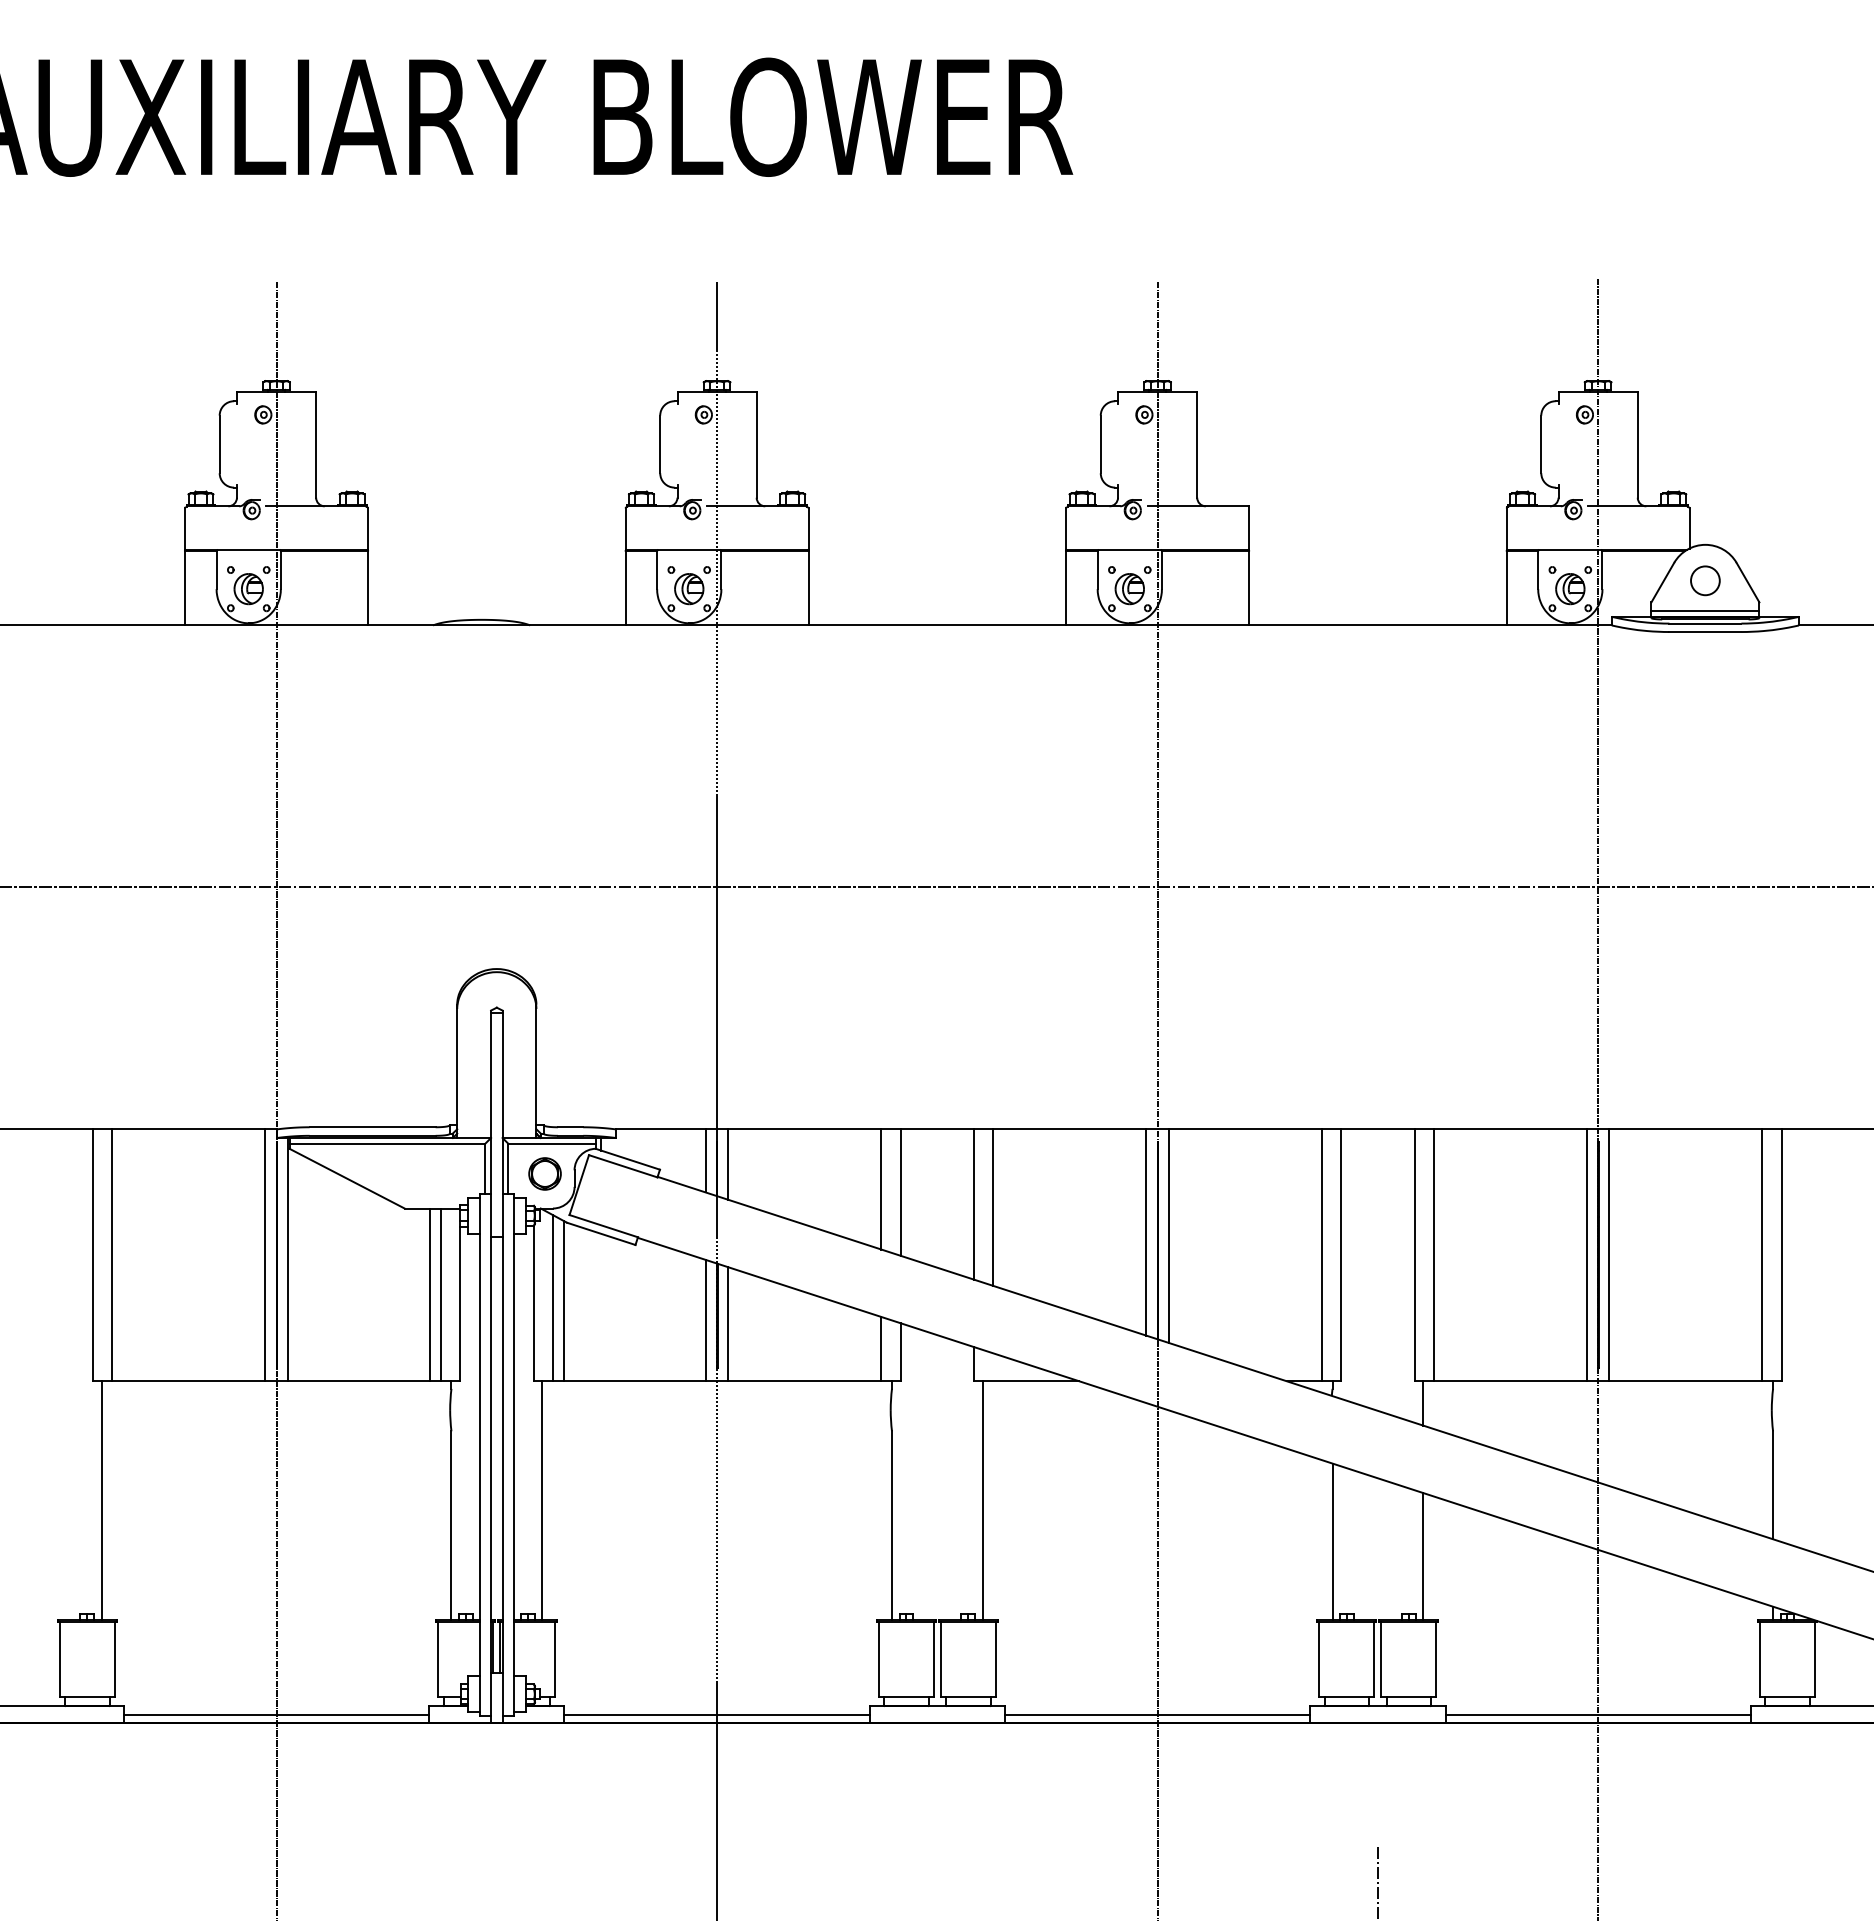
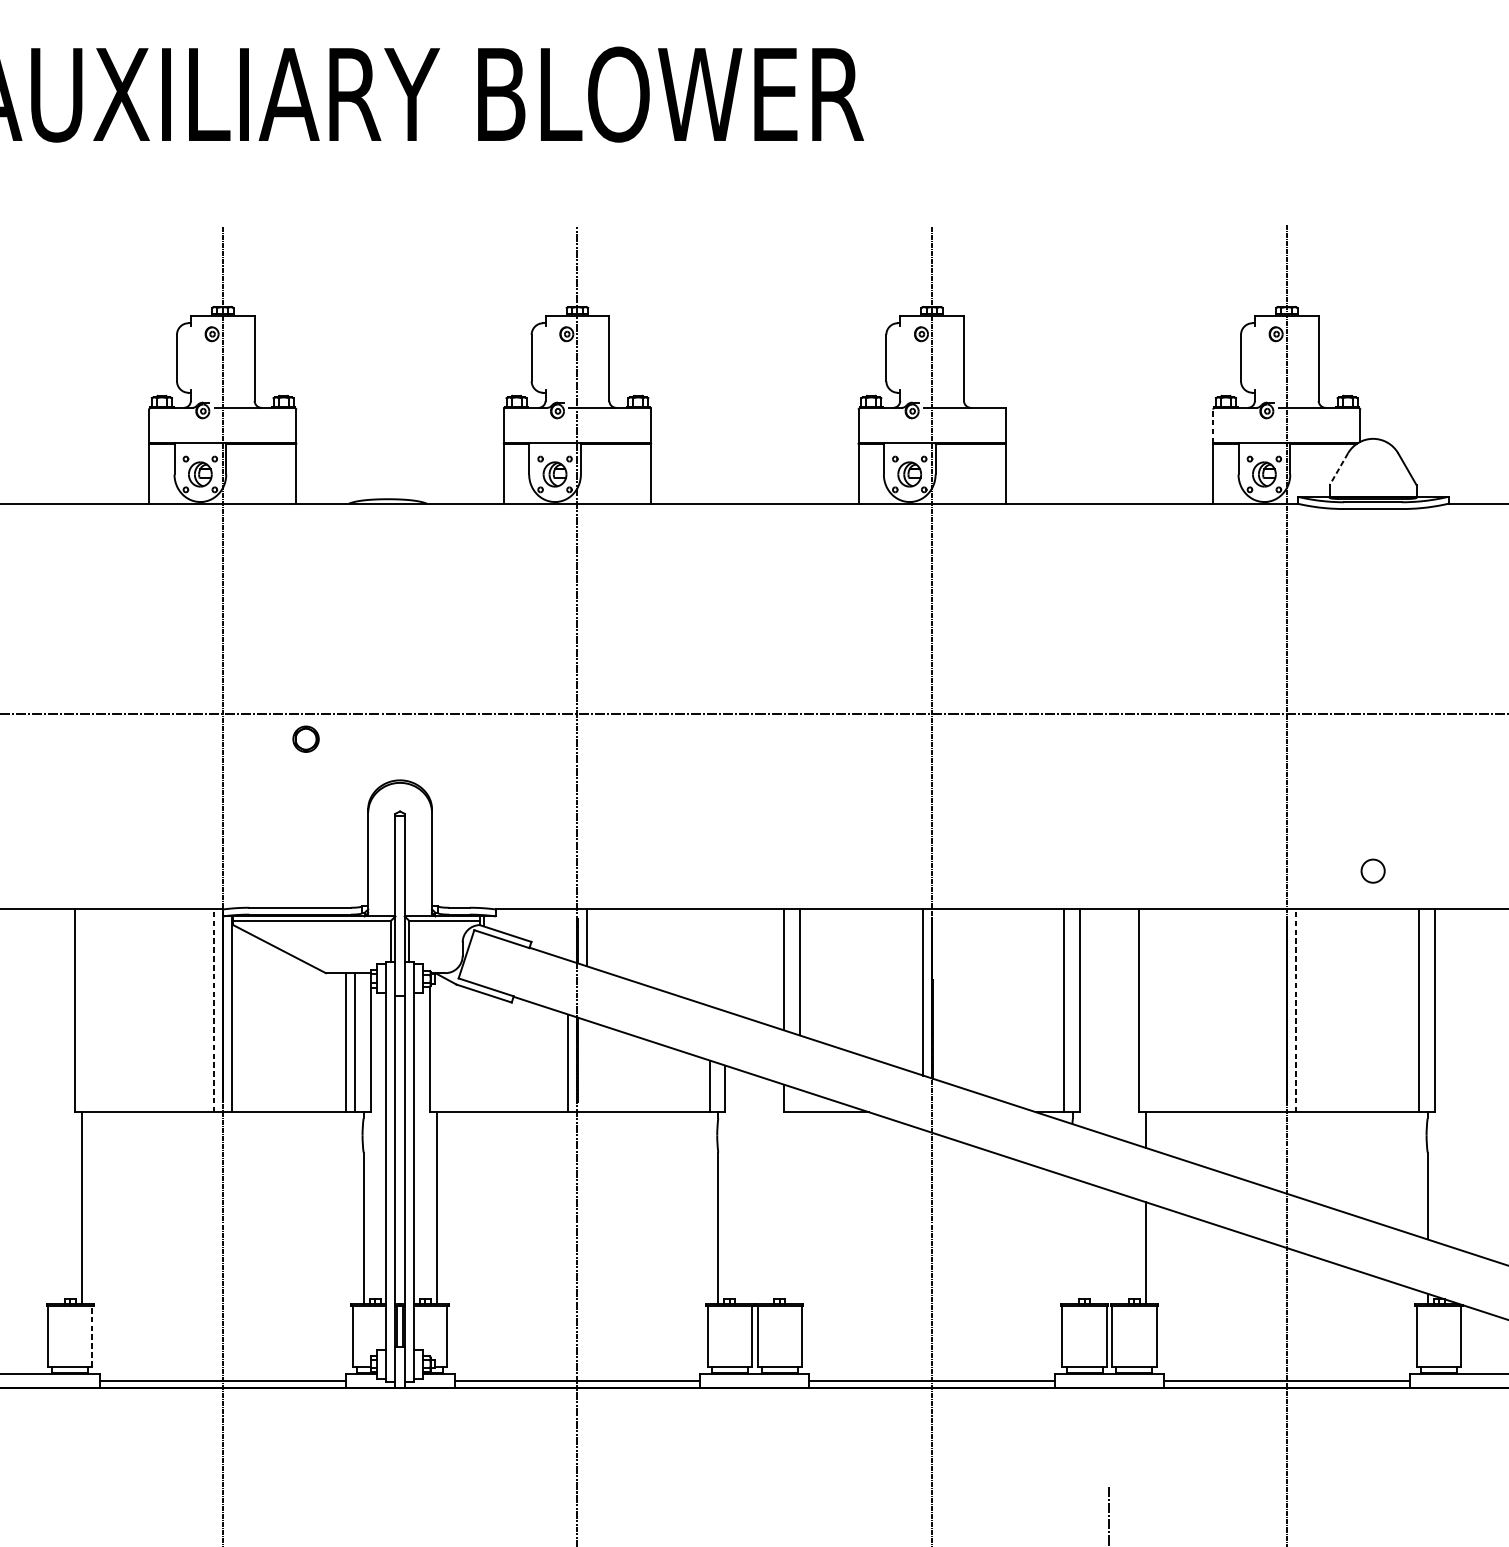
line: (1506, 529) -> (1213, 426), solid -> dashed
circle: (1705, 580) -> (1373, 870), moved
line: (1662, 582) -> (1338, 469), solid -> dashed
line: (1705, 611) -> (1373, 492), removed
line: (705, 1160) -> (568, 934), removed
part: (544, 1173) -> (305, 738), moved
line: (881, 1189) -> (709, 957), removed
line: (900, 1192) -> (725, 960), removed
line: (1168, 1235) -> (940, 994), removed
line: (112, 1255) -> (90, 1011), removed
line: (265, 1255) -> (213, 1011), solid -> dashed
line: (1433, 1255) -> (1154, 1011), removed
line: (1586, 1255) -> (1277, 1011), removed
line: (1609, 1255) -> (1295, 1011), solid -> dashed
line: (552, 1298) -> (444, 1045), removed
line: (564, 1301) -> (454, 1048), removed
line: (728, 1324) -> (586, 1066), removed
line: (982, 1500) -> (791, 1208), removed
line: (1332, 1541) -> (1072, 1241), removed
line: (114, 1659) -> (92, 1336), solid -> dashed

